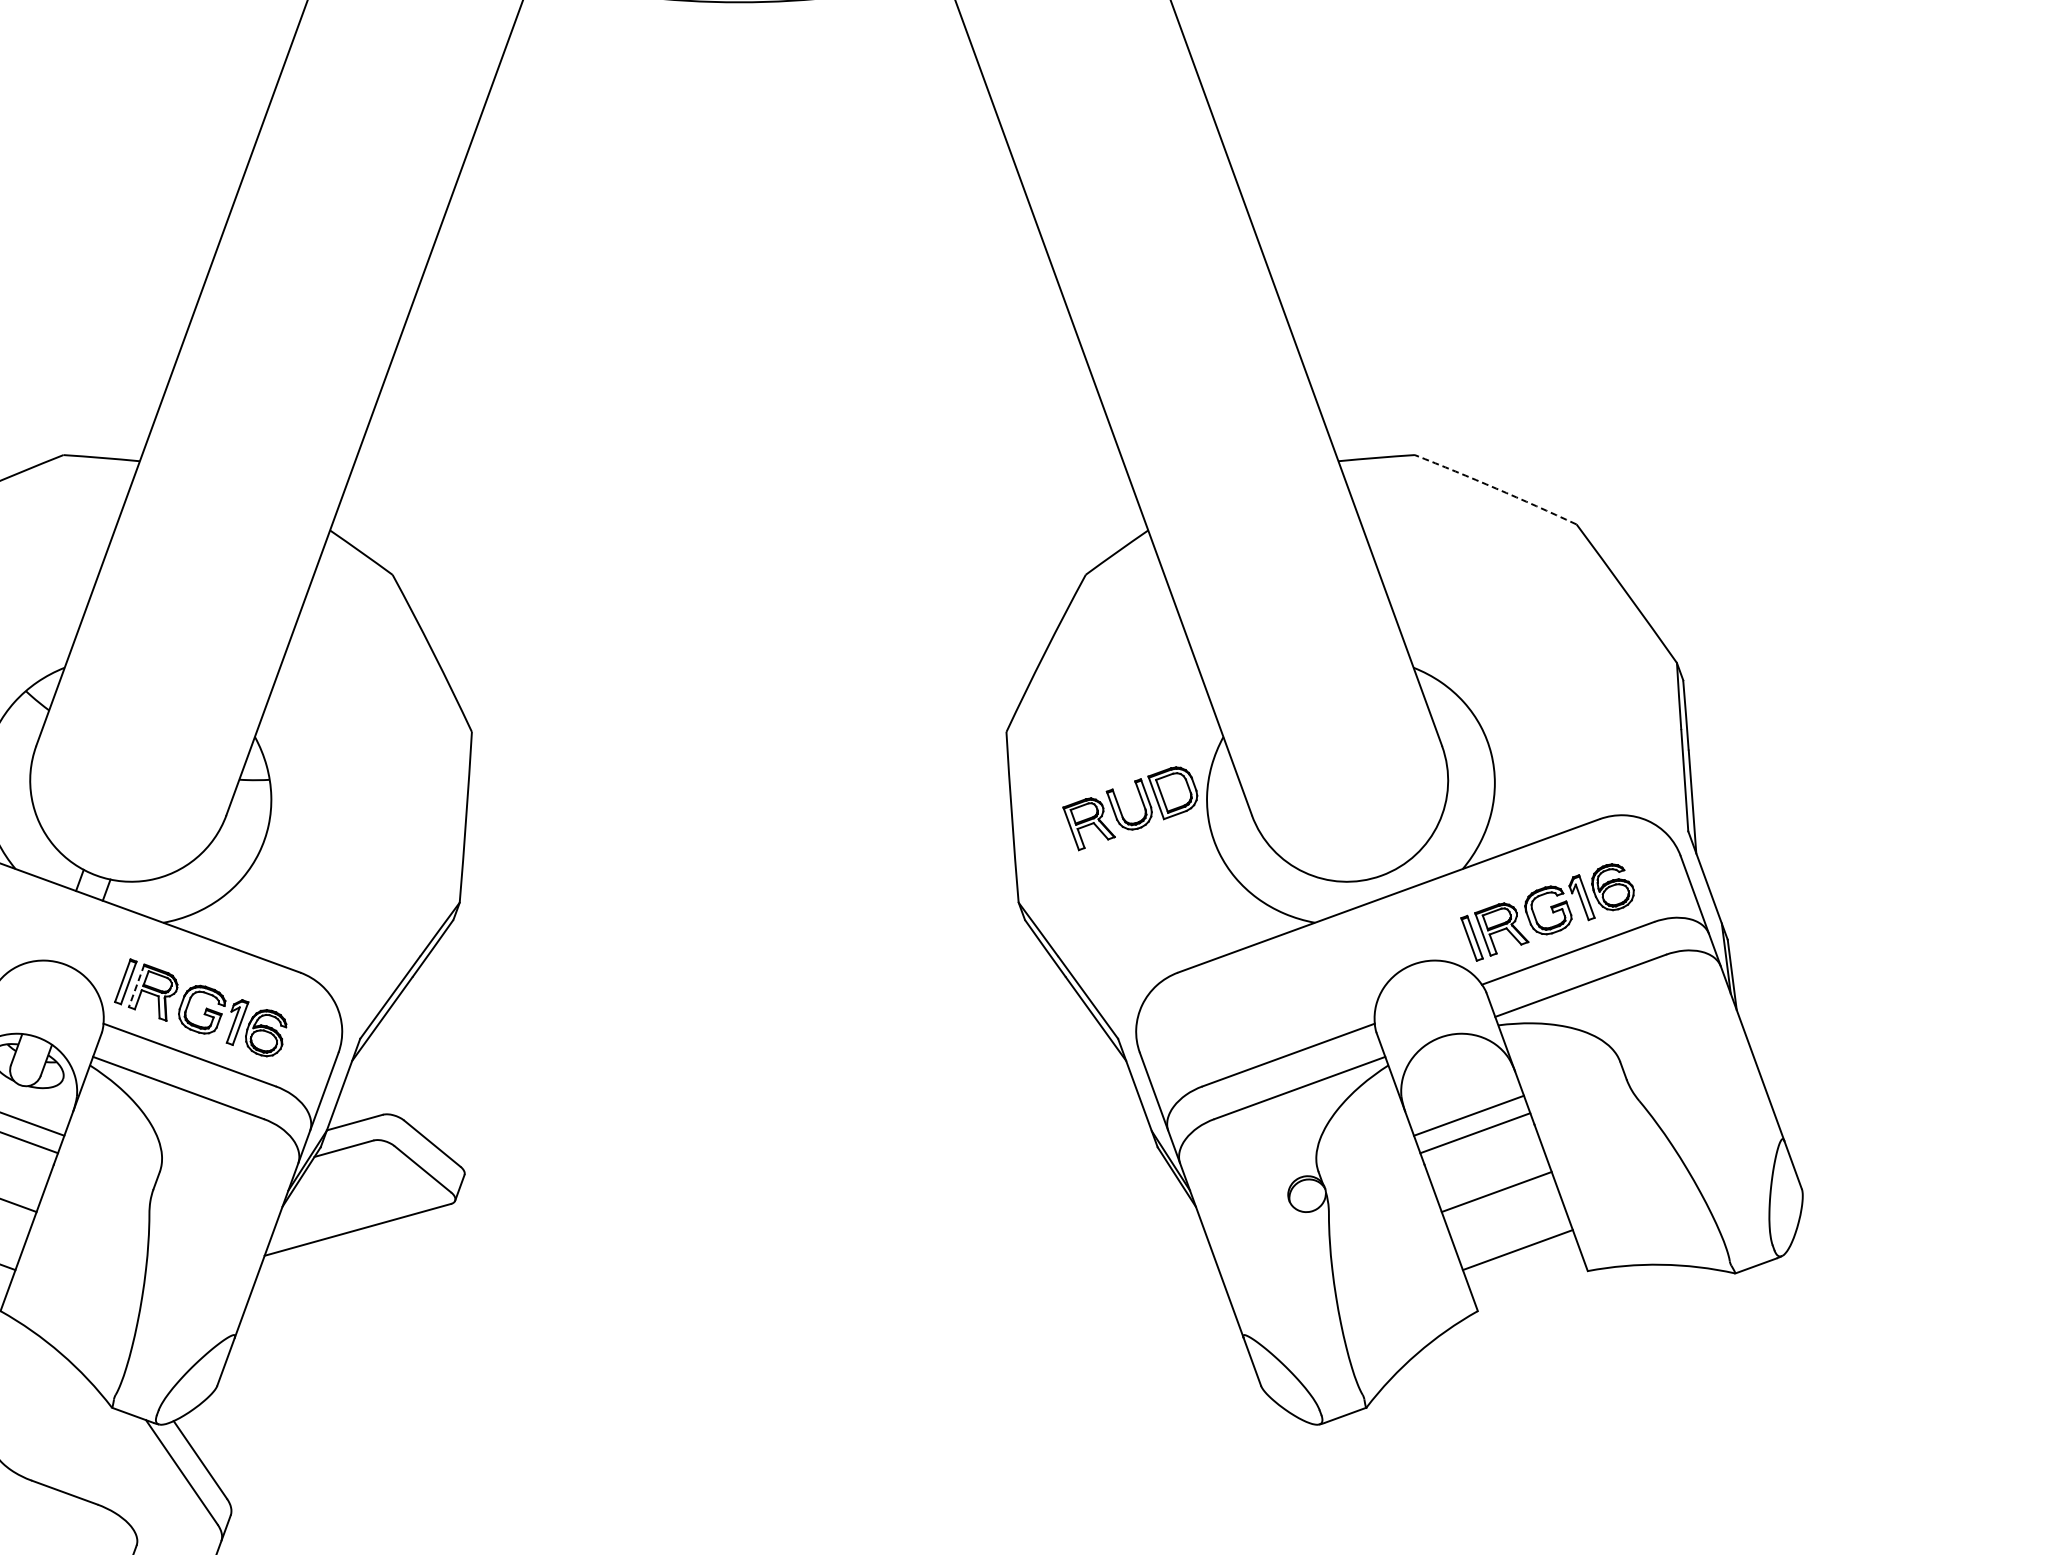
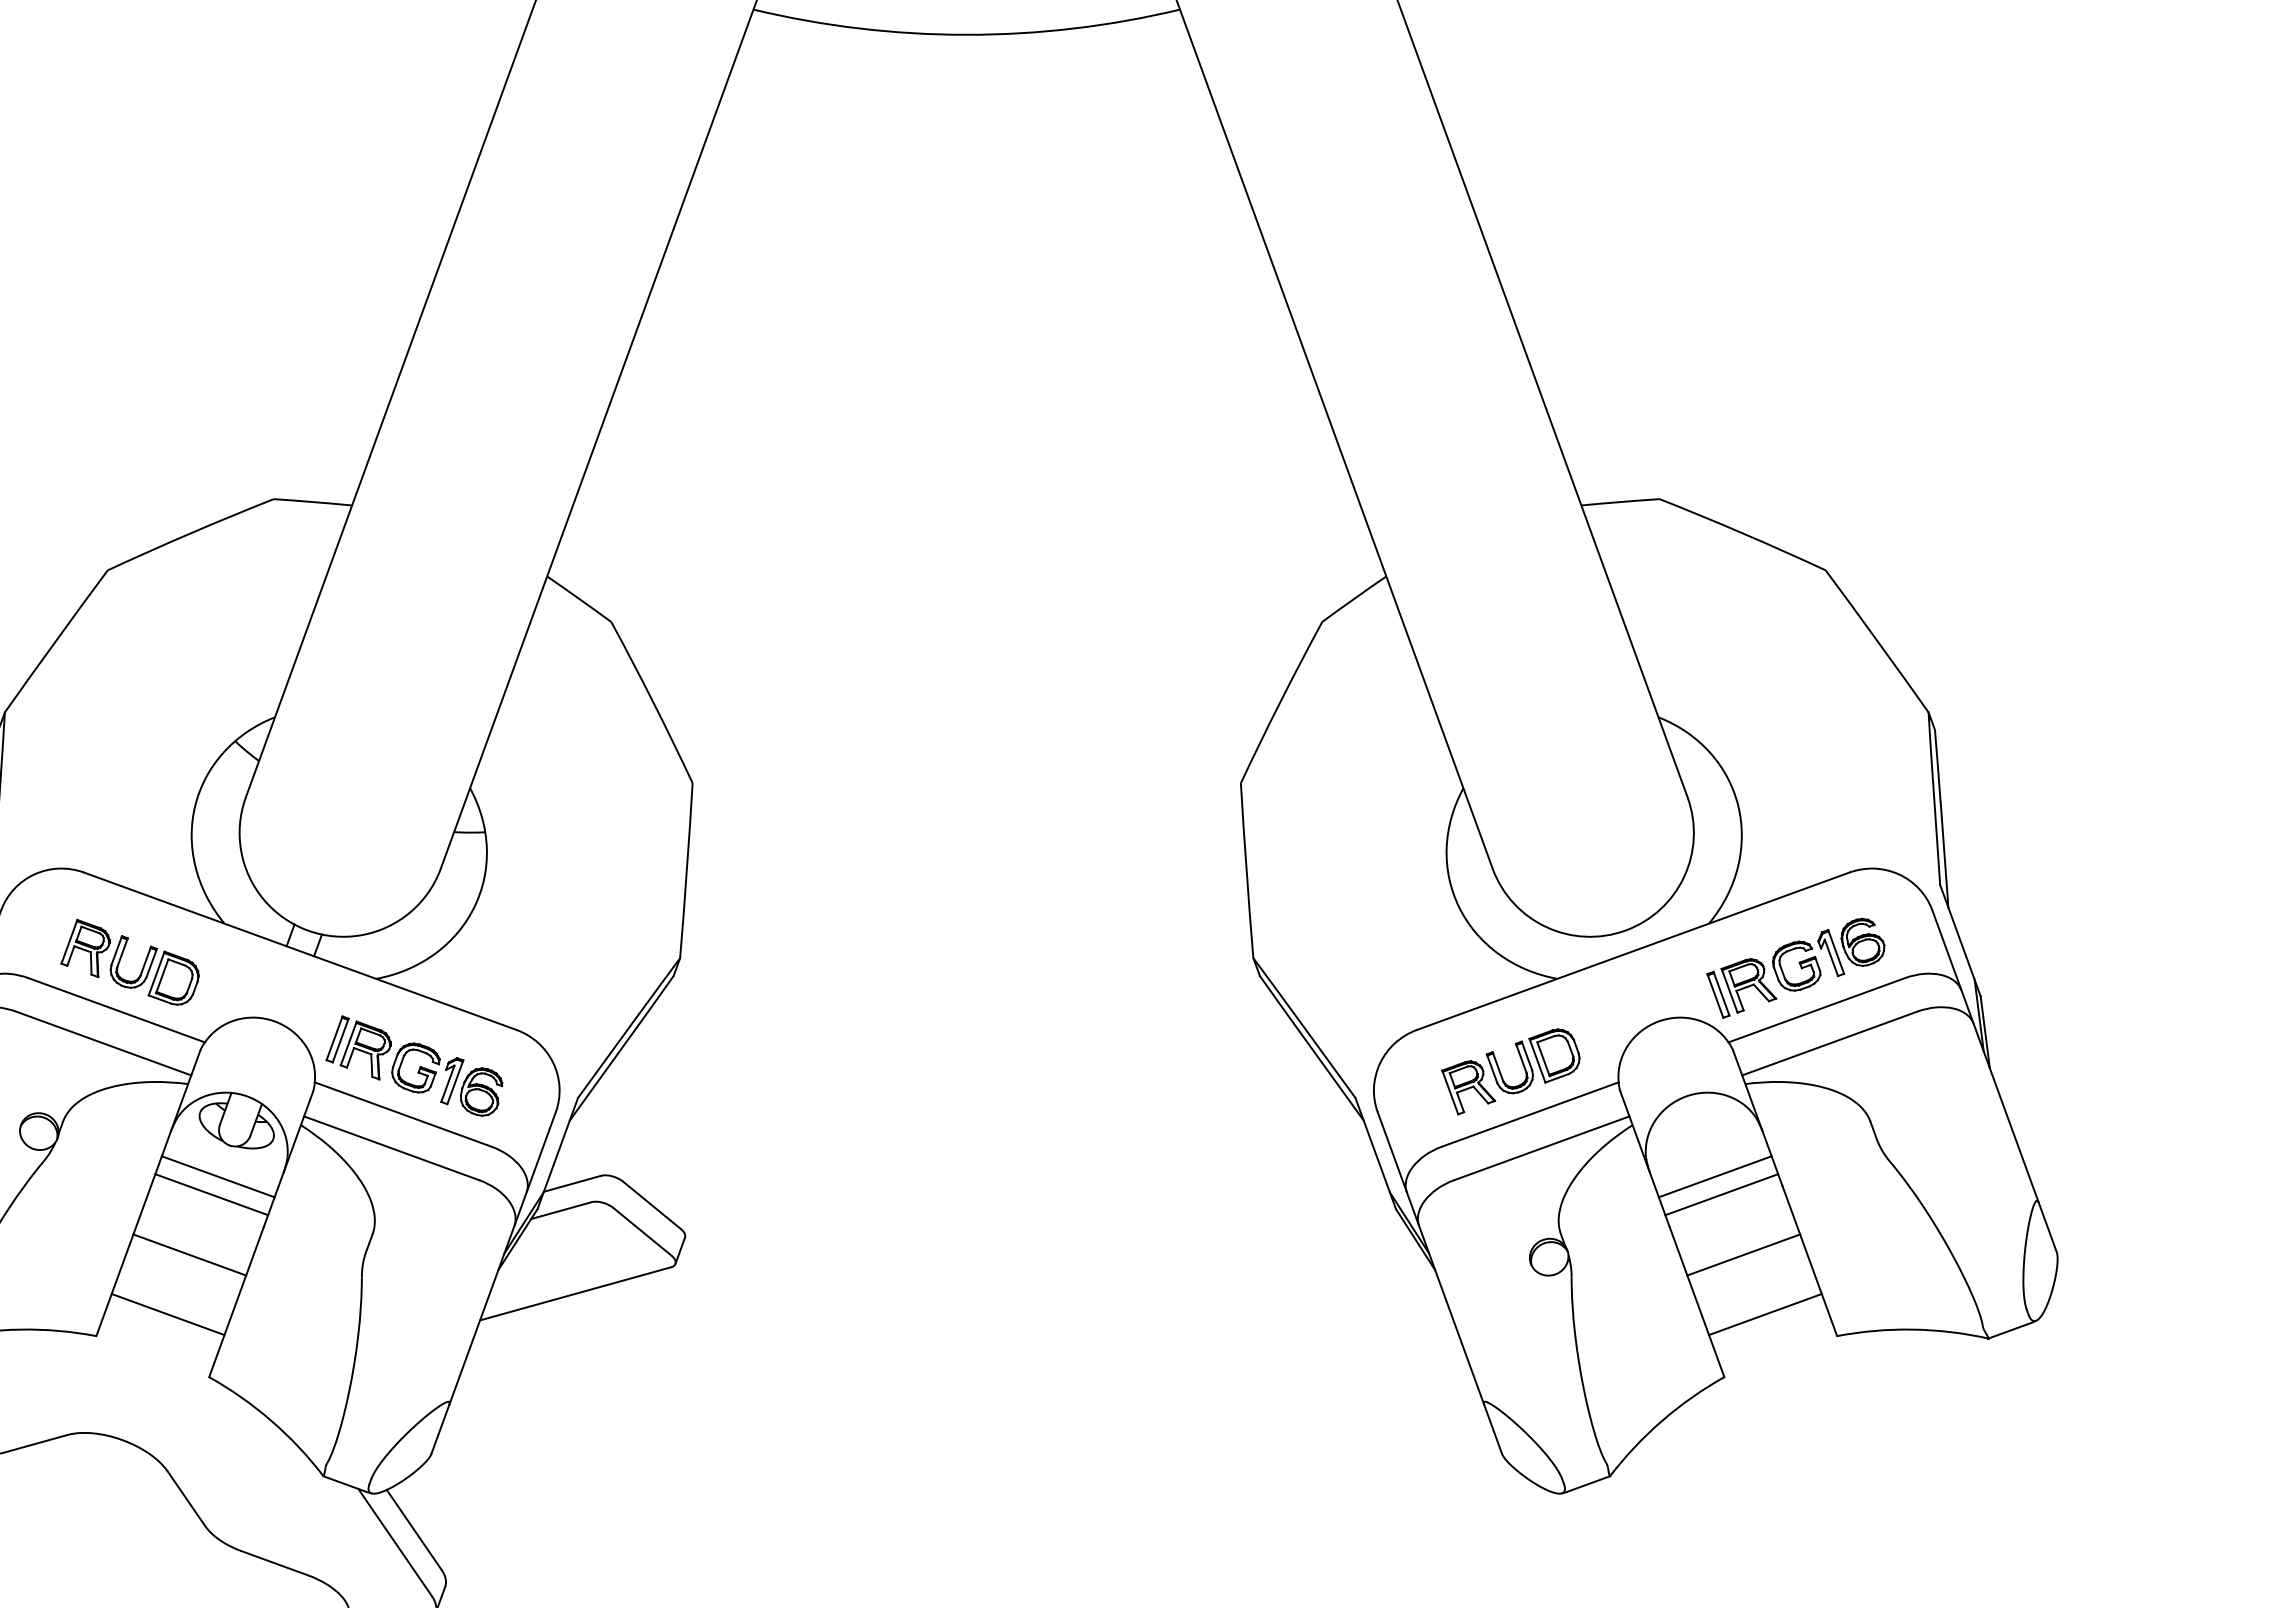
arc: (1496, 488) -> (1743, 533), dashed -> solid
part: (1122, 812) -> (1502, 1075), moved
line: (136, 985) -> (348, 1043), dashed -> solid

